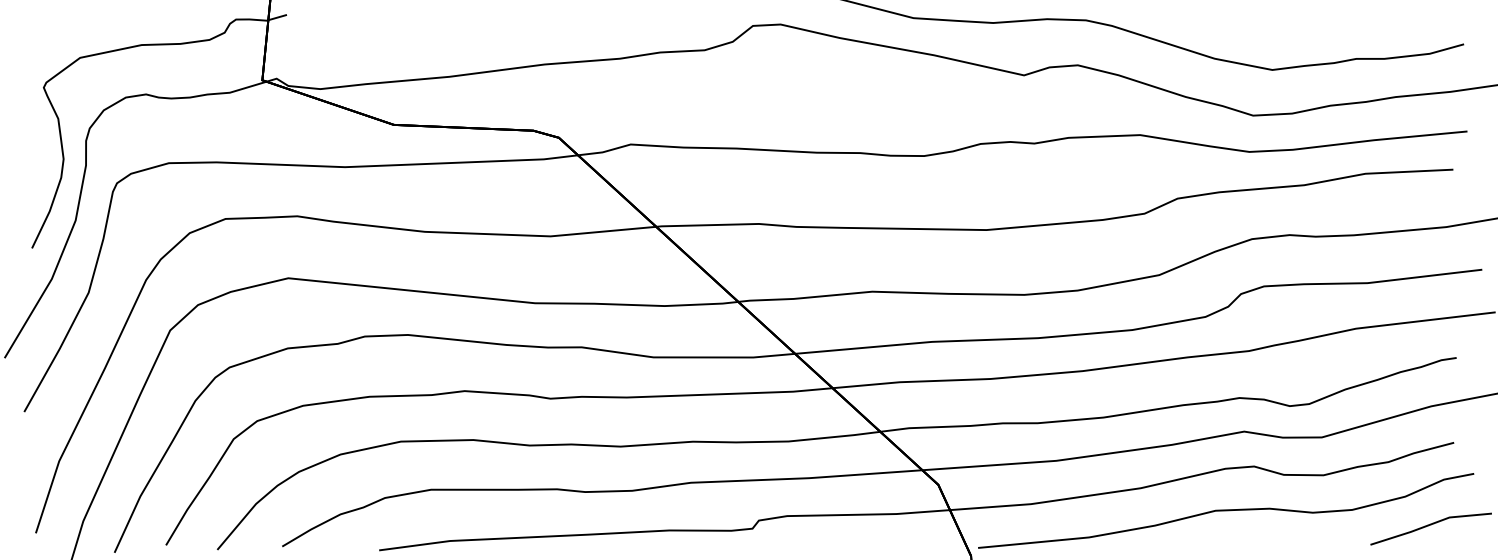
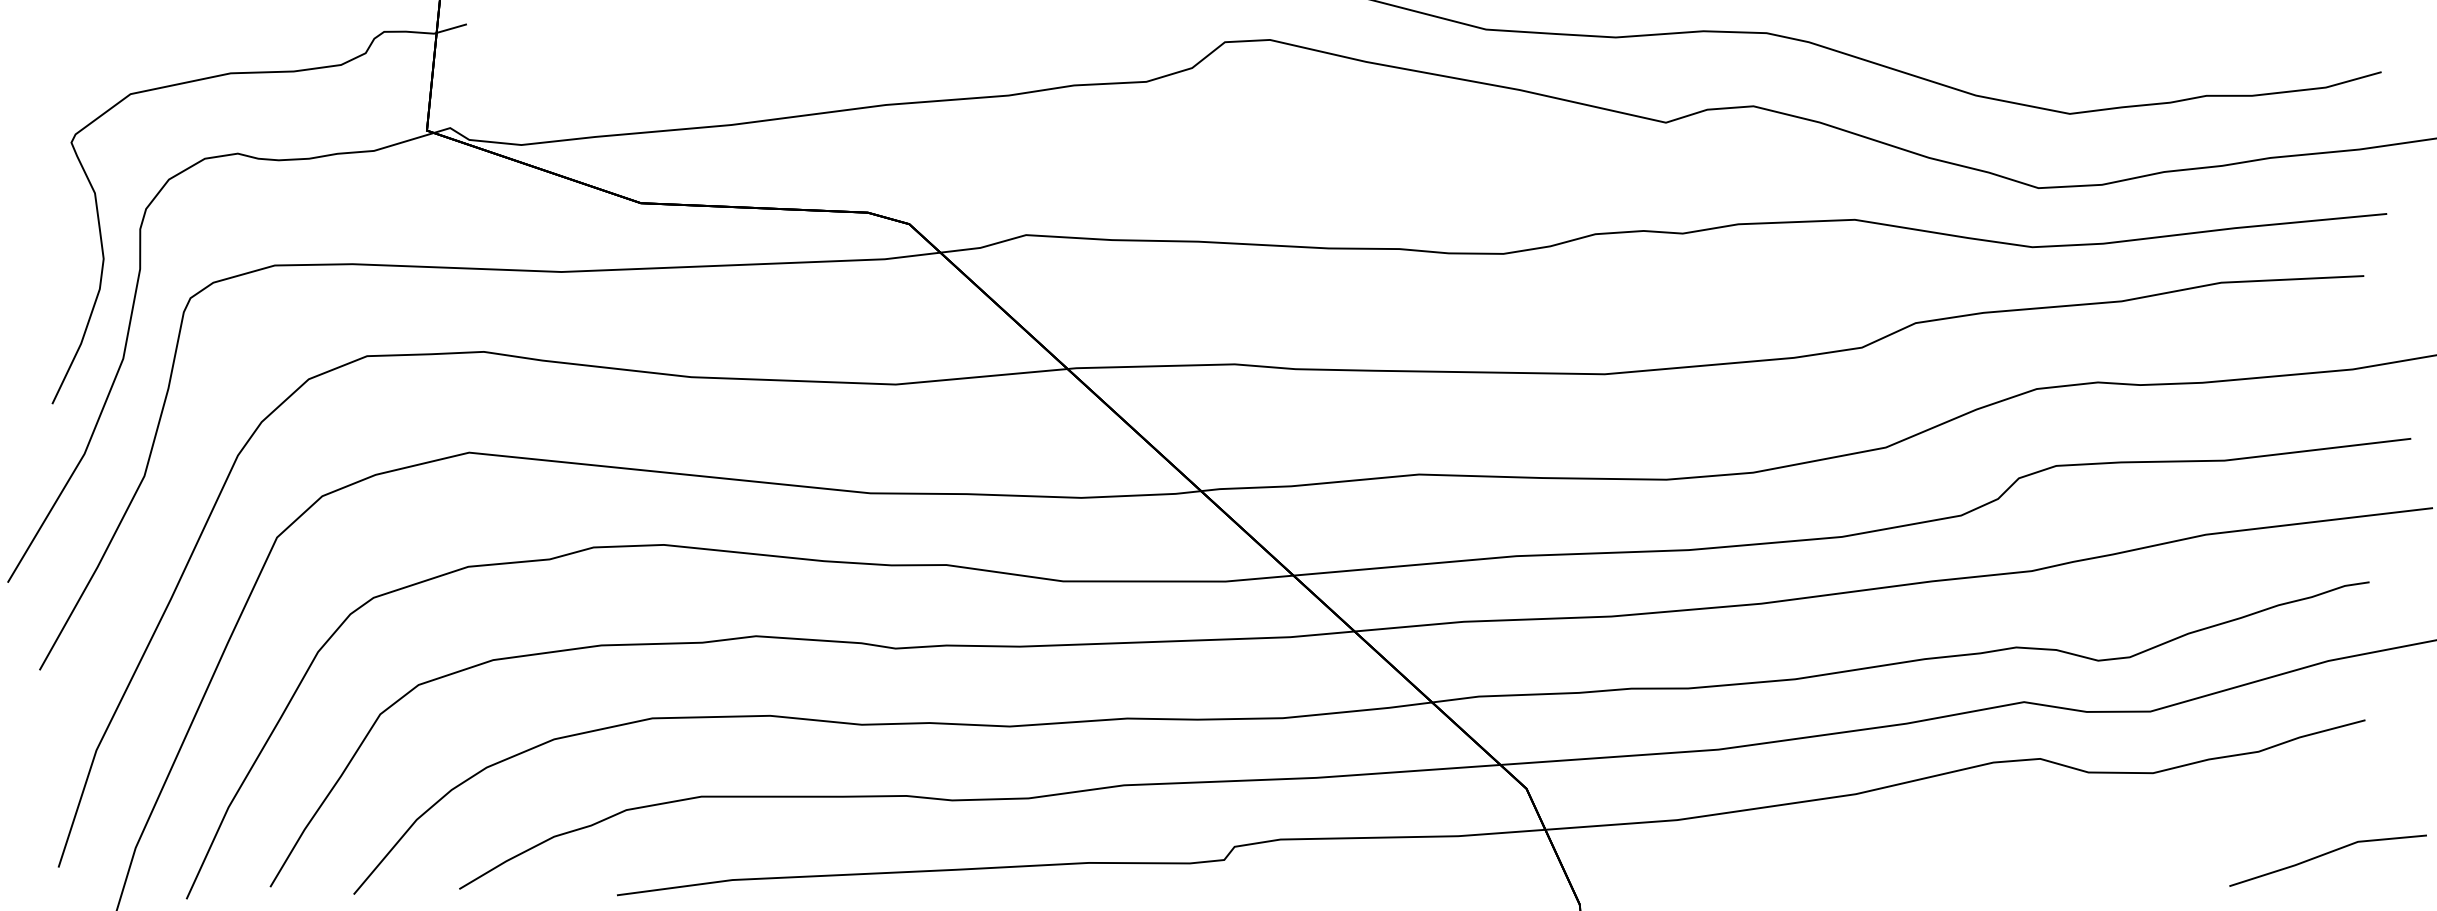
curve: (1226, 510) -> (1995, 830), removed

